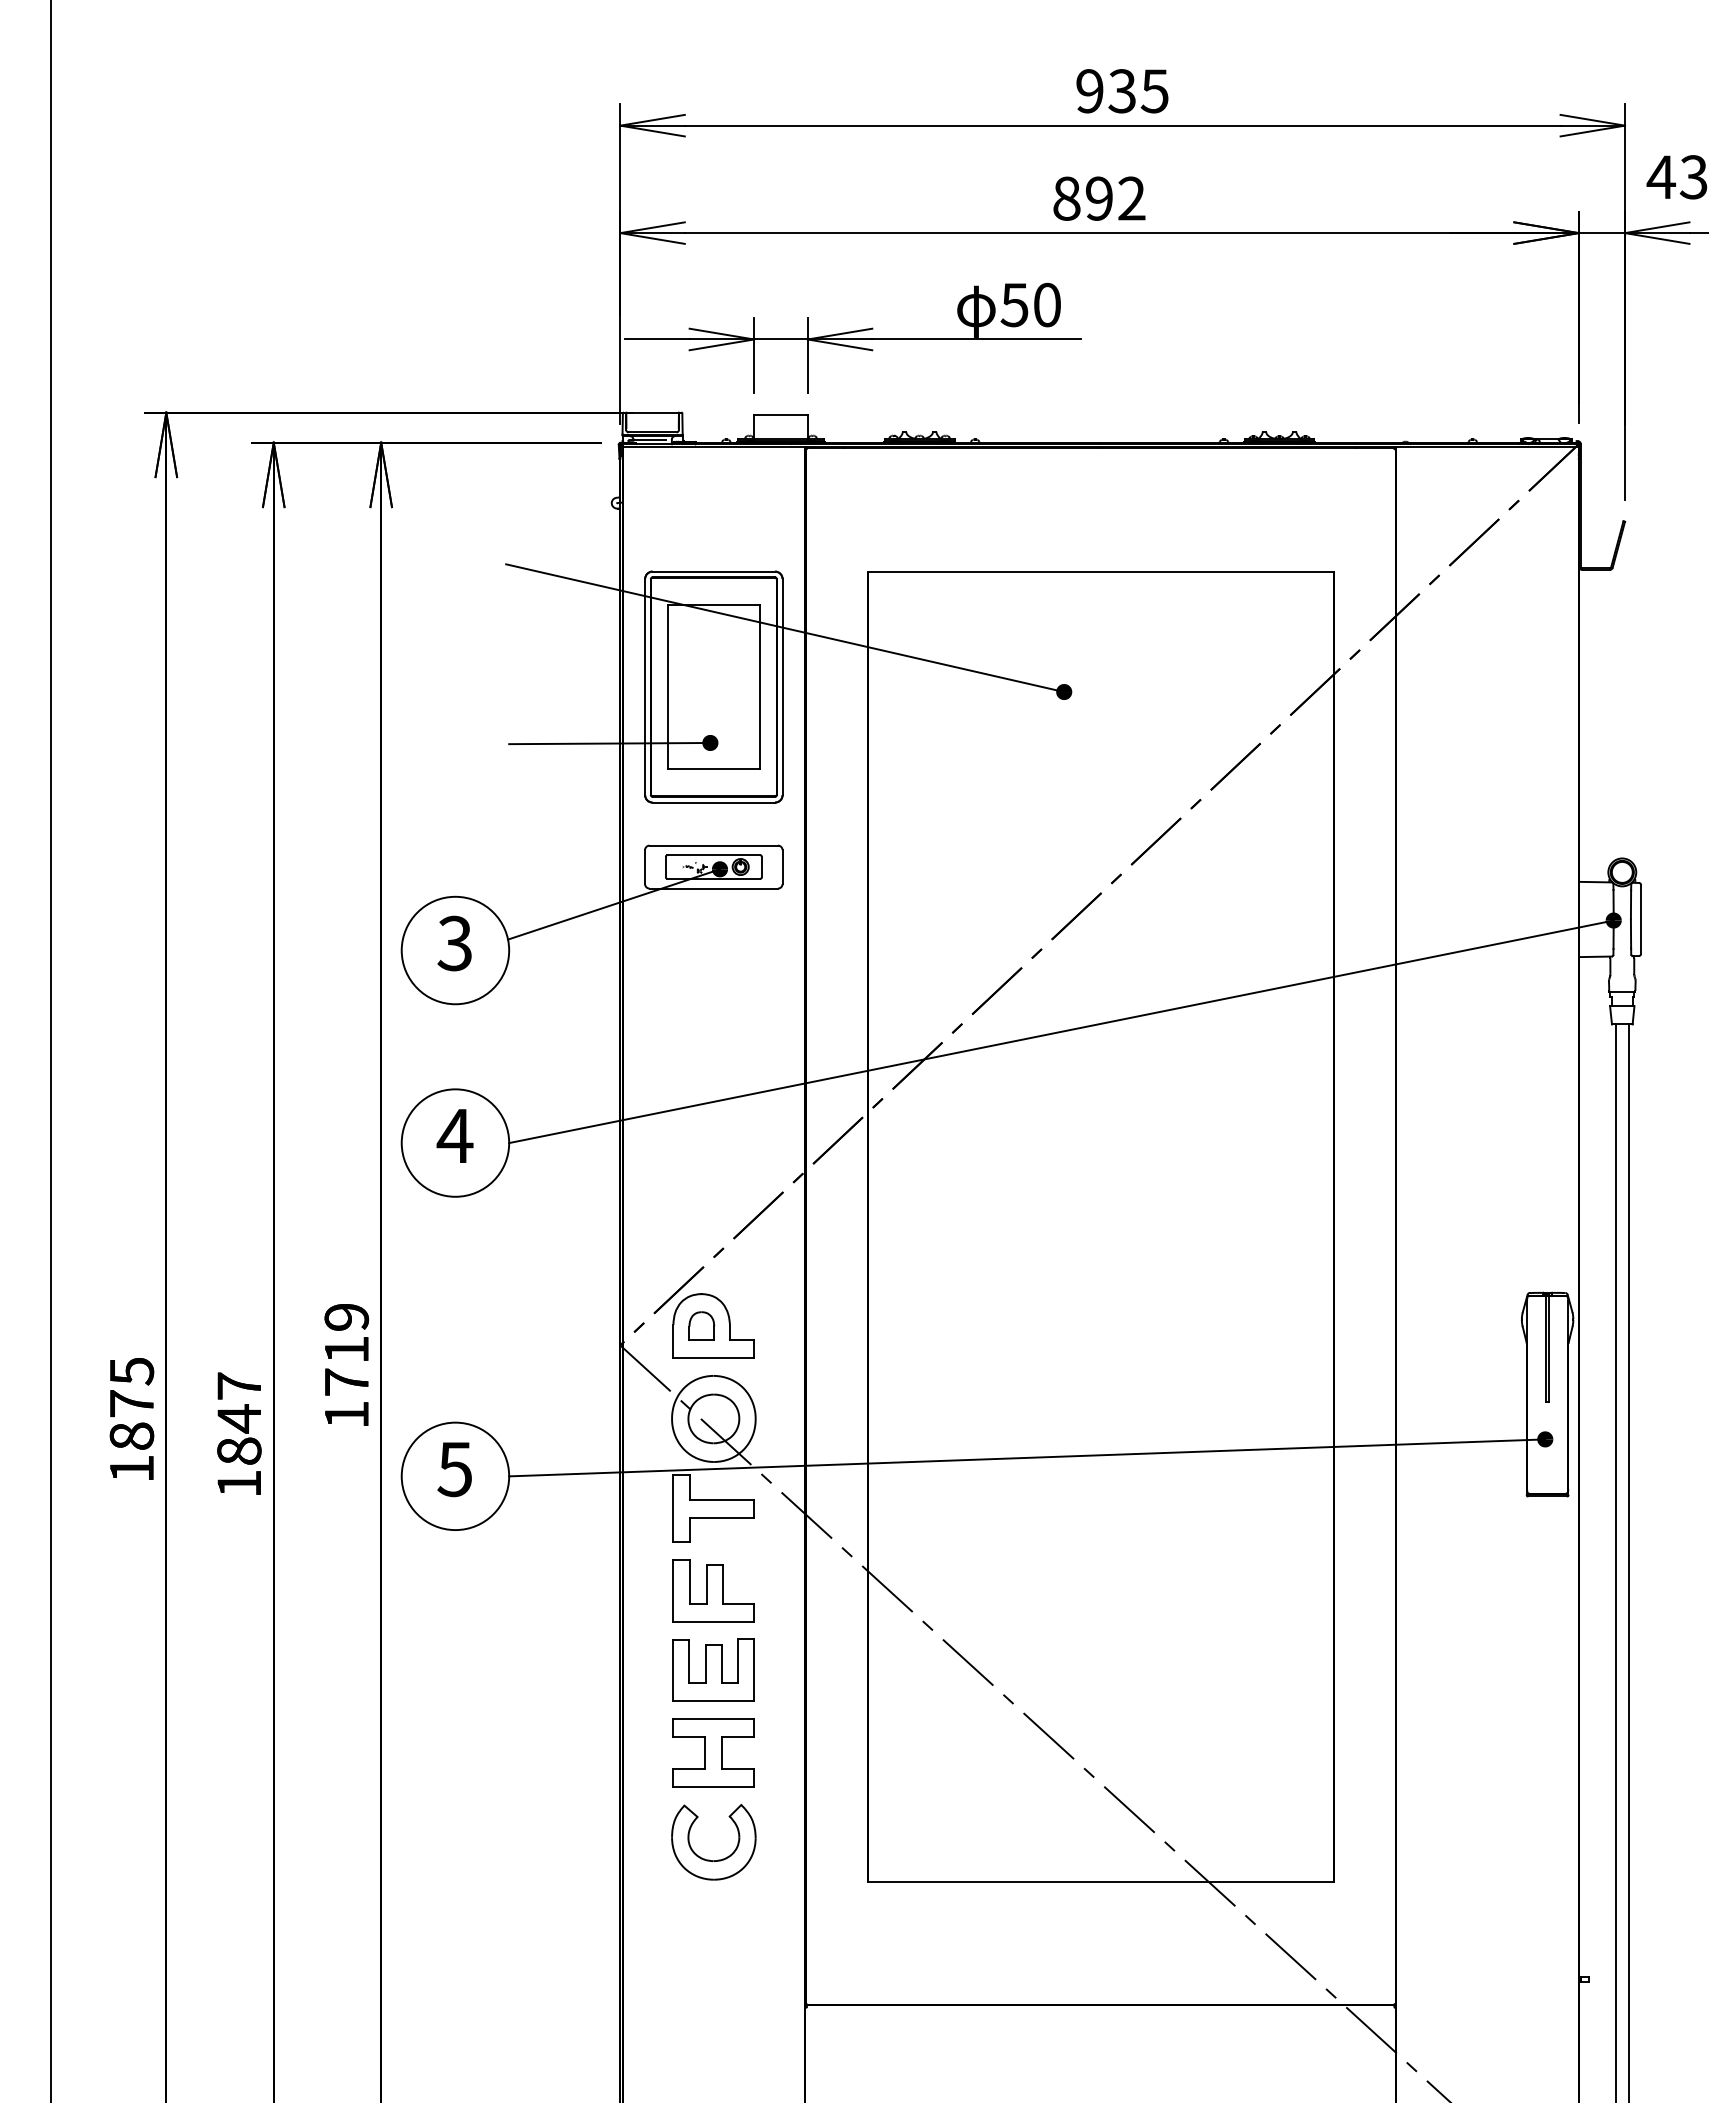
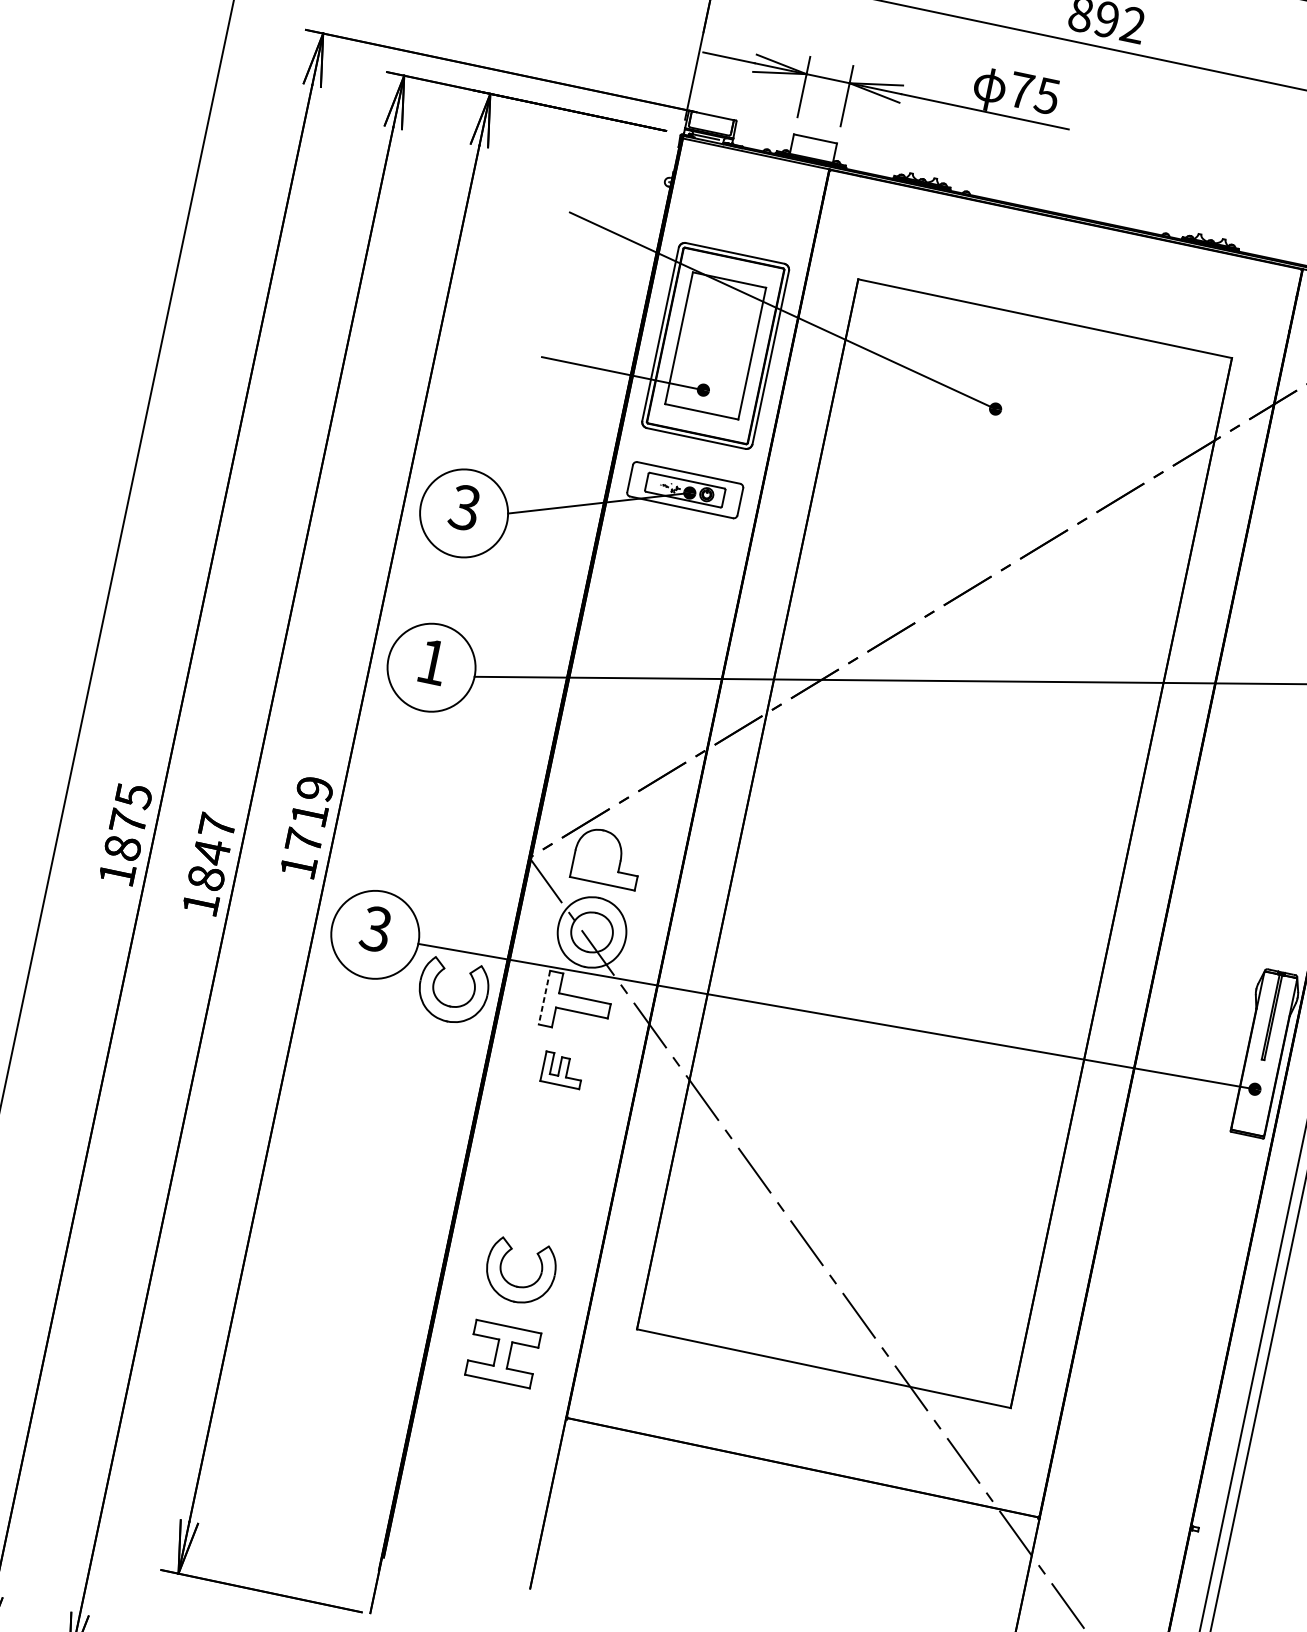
text: (1030, 304) -> (1034, 92), 50 -> 75
text: (454, 1135) -> (432, 661), 4 -> 1
part: (701, 1325) -> (597, 855), removed
text: (454, 1468) -> (375, 928), 5 -> 3
line: (673, 1508) -> (544, 997), solid -> dashed
part: (558, 1541) -> (446, 1004), added
part: (713, 1590) -> (562, 1069), size x0.6
part: (713, 1669) -> (549, 1133), removed
part: (713, 1752) -> (503, 1353), moved

